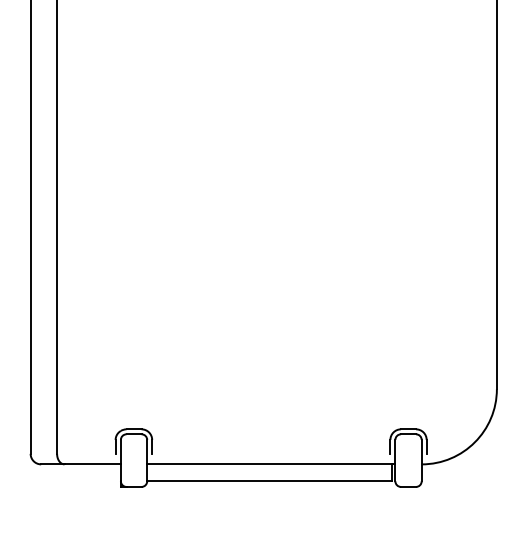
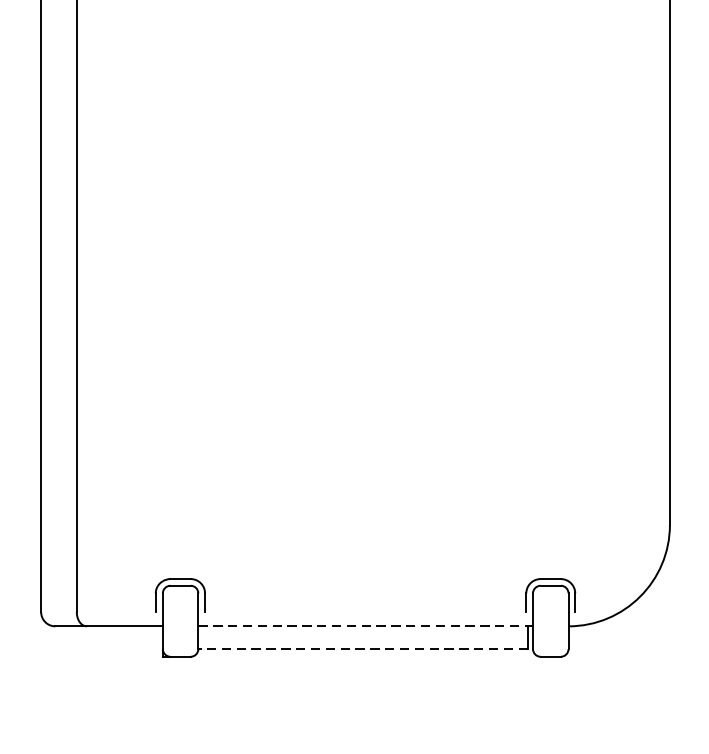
line: (271, 464) -> (365, 626), solid -> dashed
line: (268, 481) -> (361, 649), solid -> dashed

